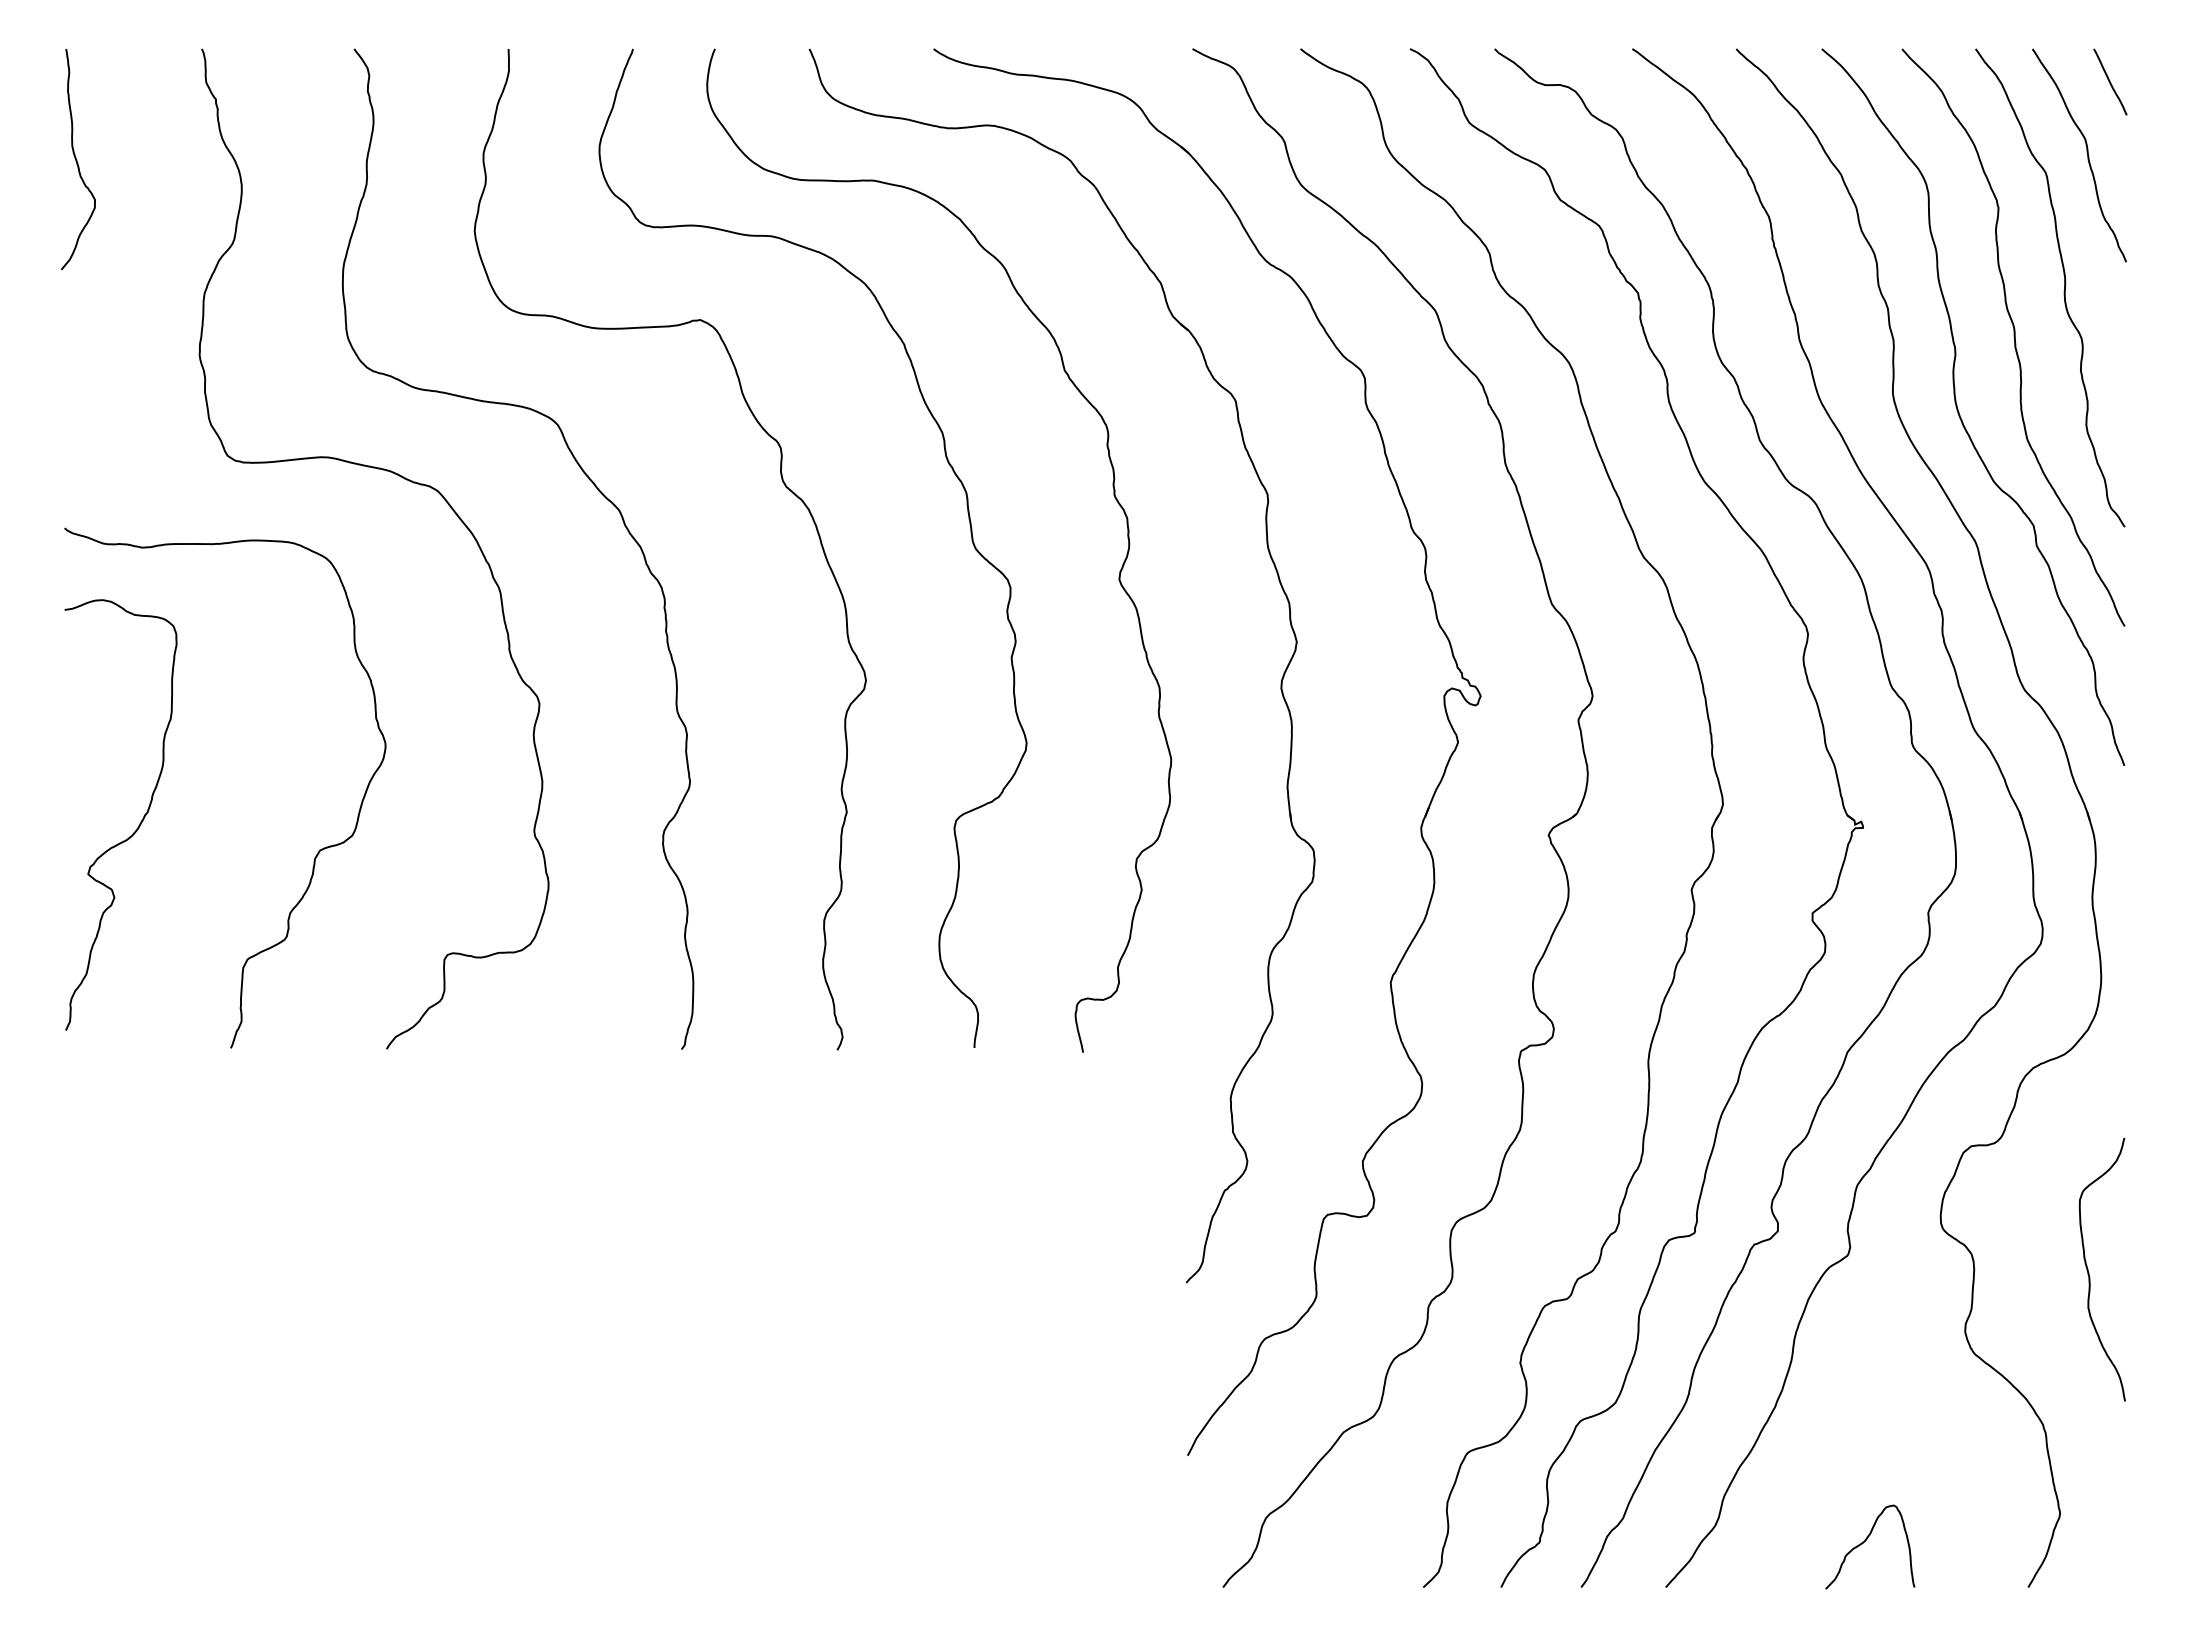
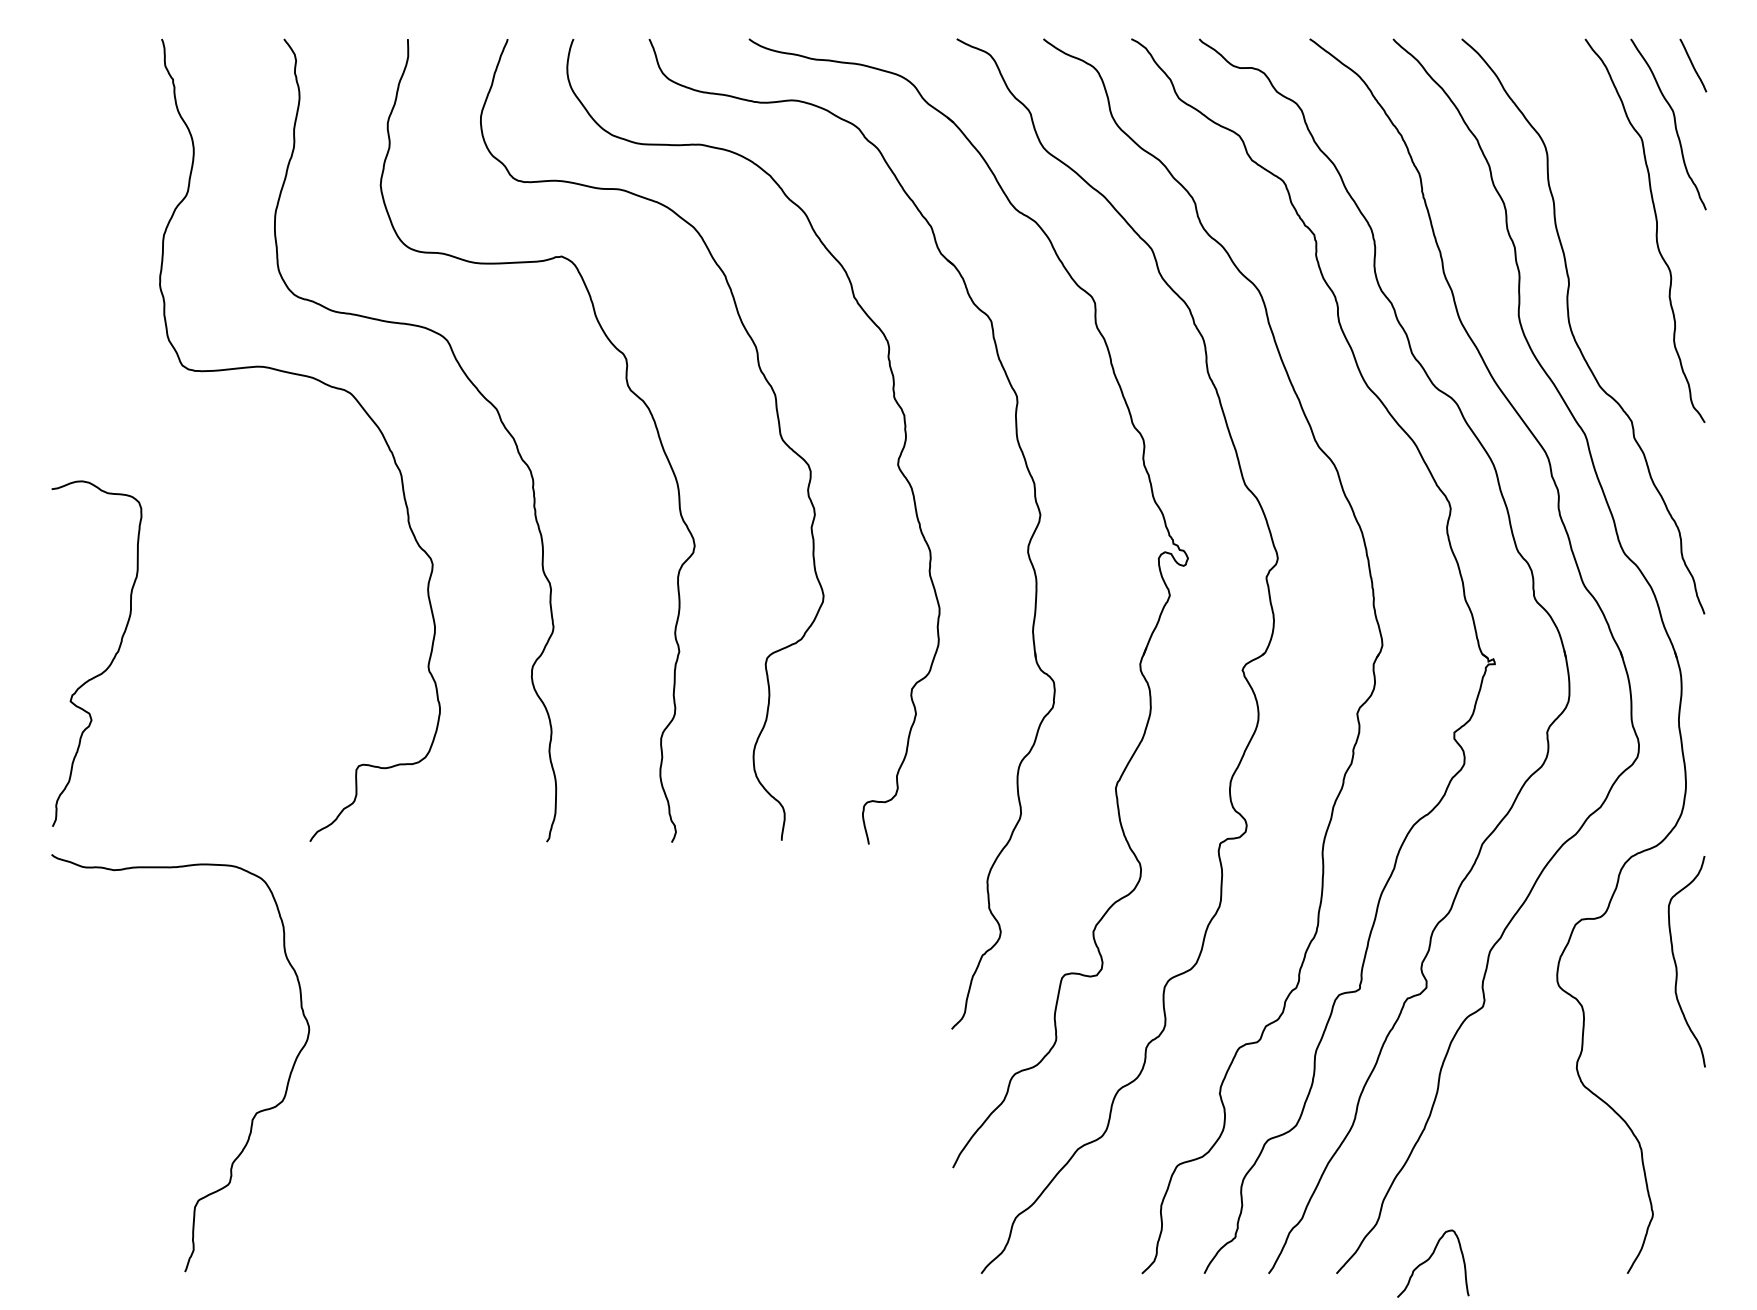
curve: (76, 159) -> (61, 127), removed
curve: (2013, 337) -> (1615, 270), removed
curve: (318, 850) -> (255, 1113), moved
curve: (2089, 1272) -> (1676, 963), moved
curve: (1865, 1541) -> (1429, 1259), moved

